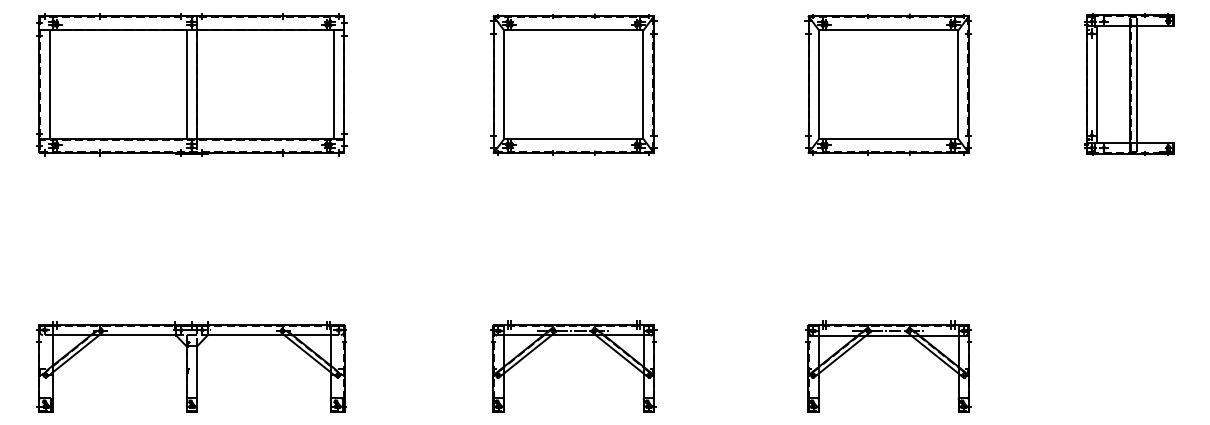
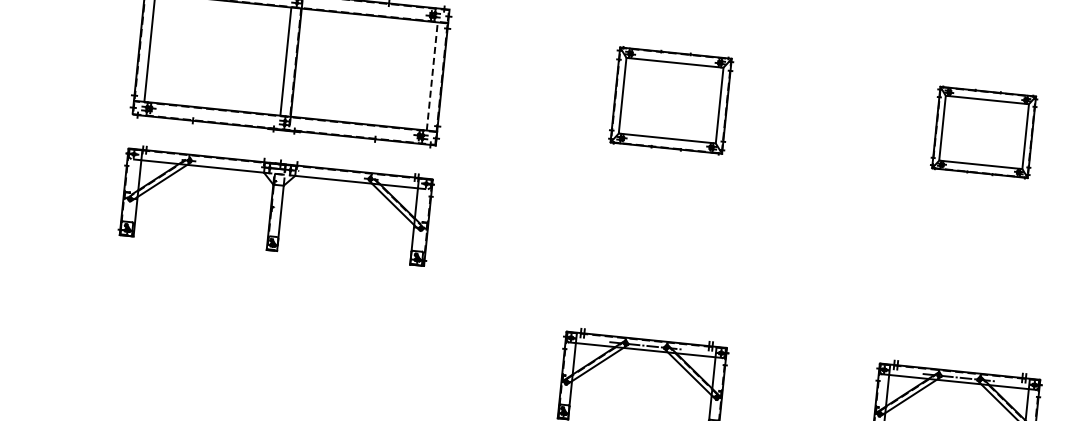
line: (333, 84) -> (432, 76), solid -> dashed
part: (573, 84) -> (670, 100), size x0.7
part: (887, 84) -> (983, 132), size x0.6
part: (191, 366) -> (276, 205), moved

